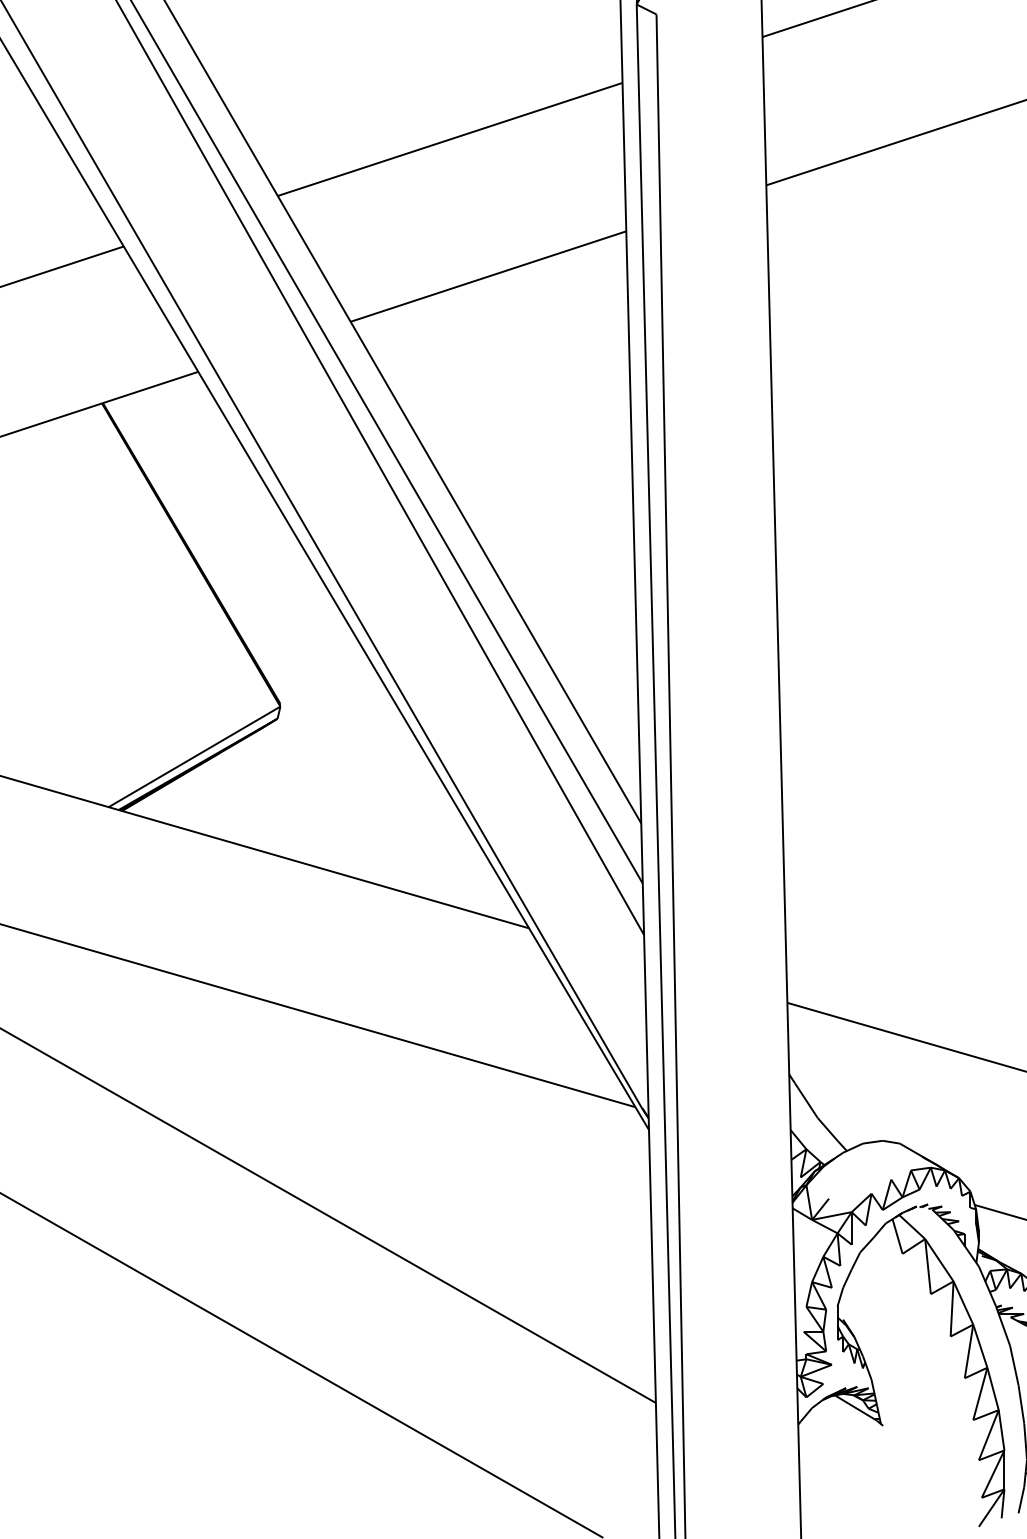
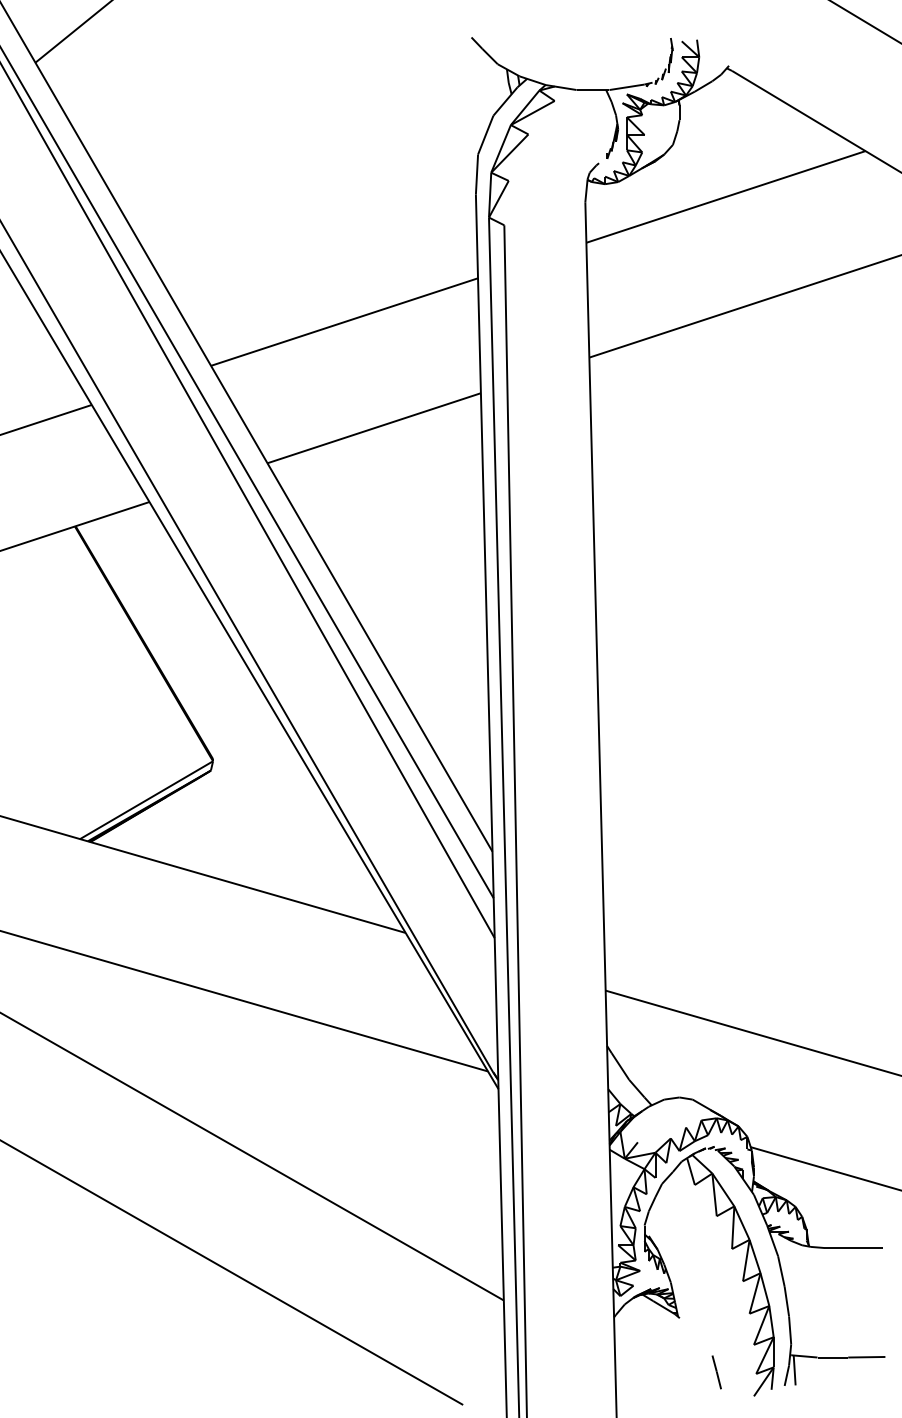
line: (930, 1495) -> (716, 1372), added

